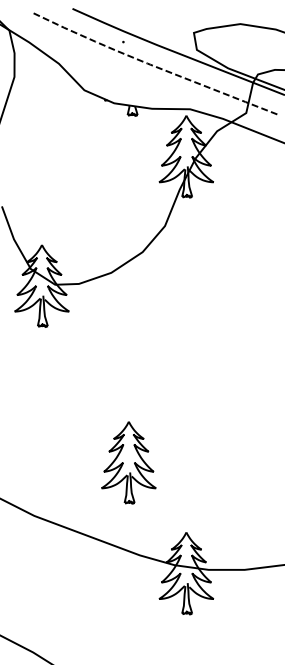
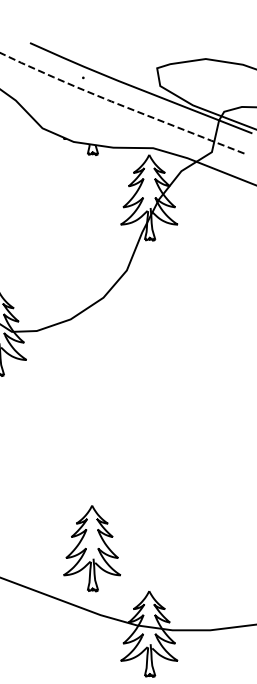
part: (128, 462) -> (91, 548), moved

